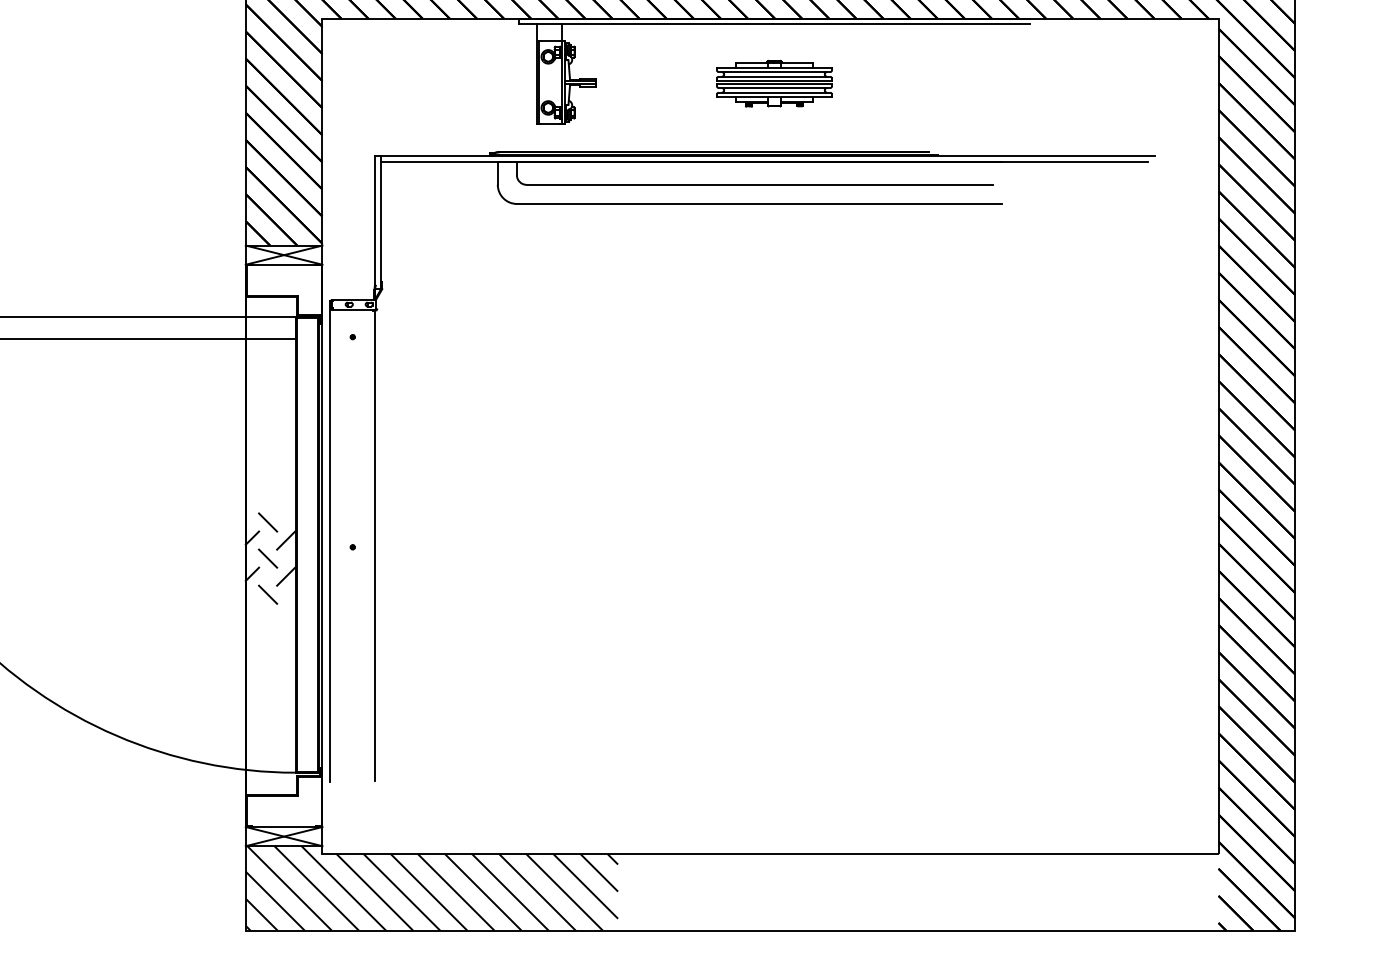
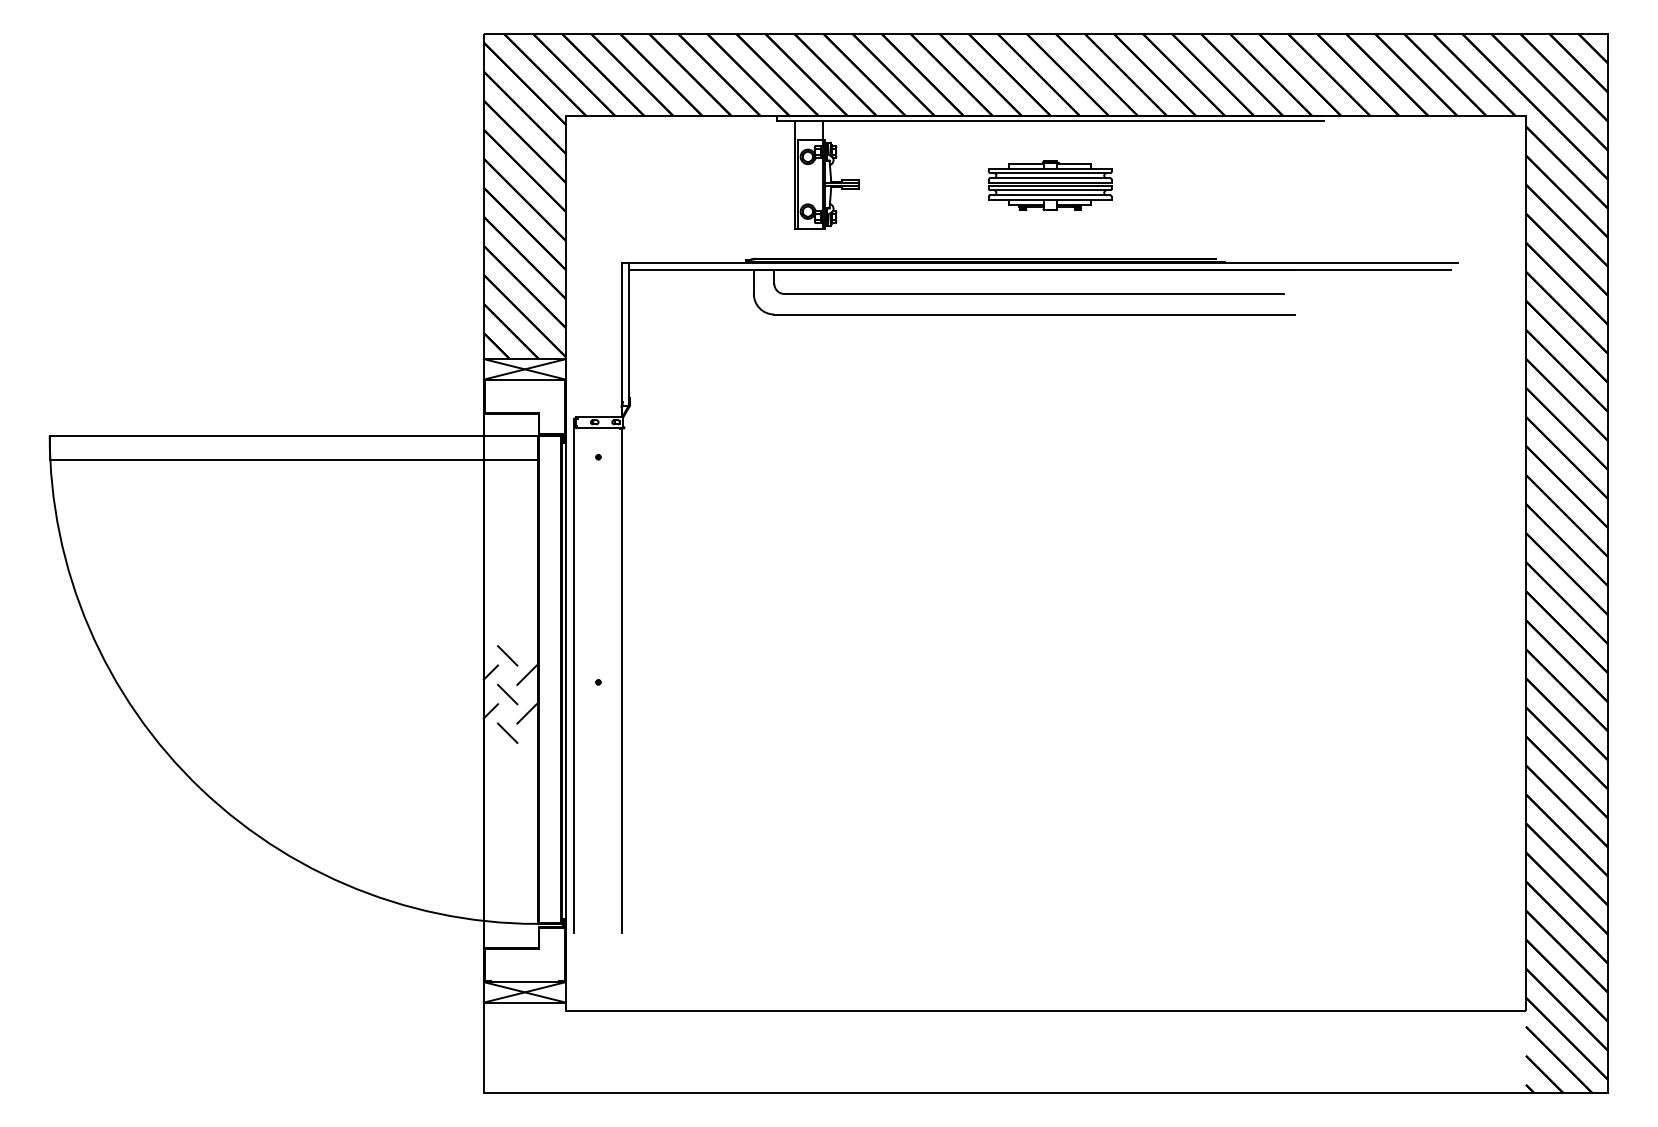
hatch: (431, 888) -> (682, 1047), removed

